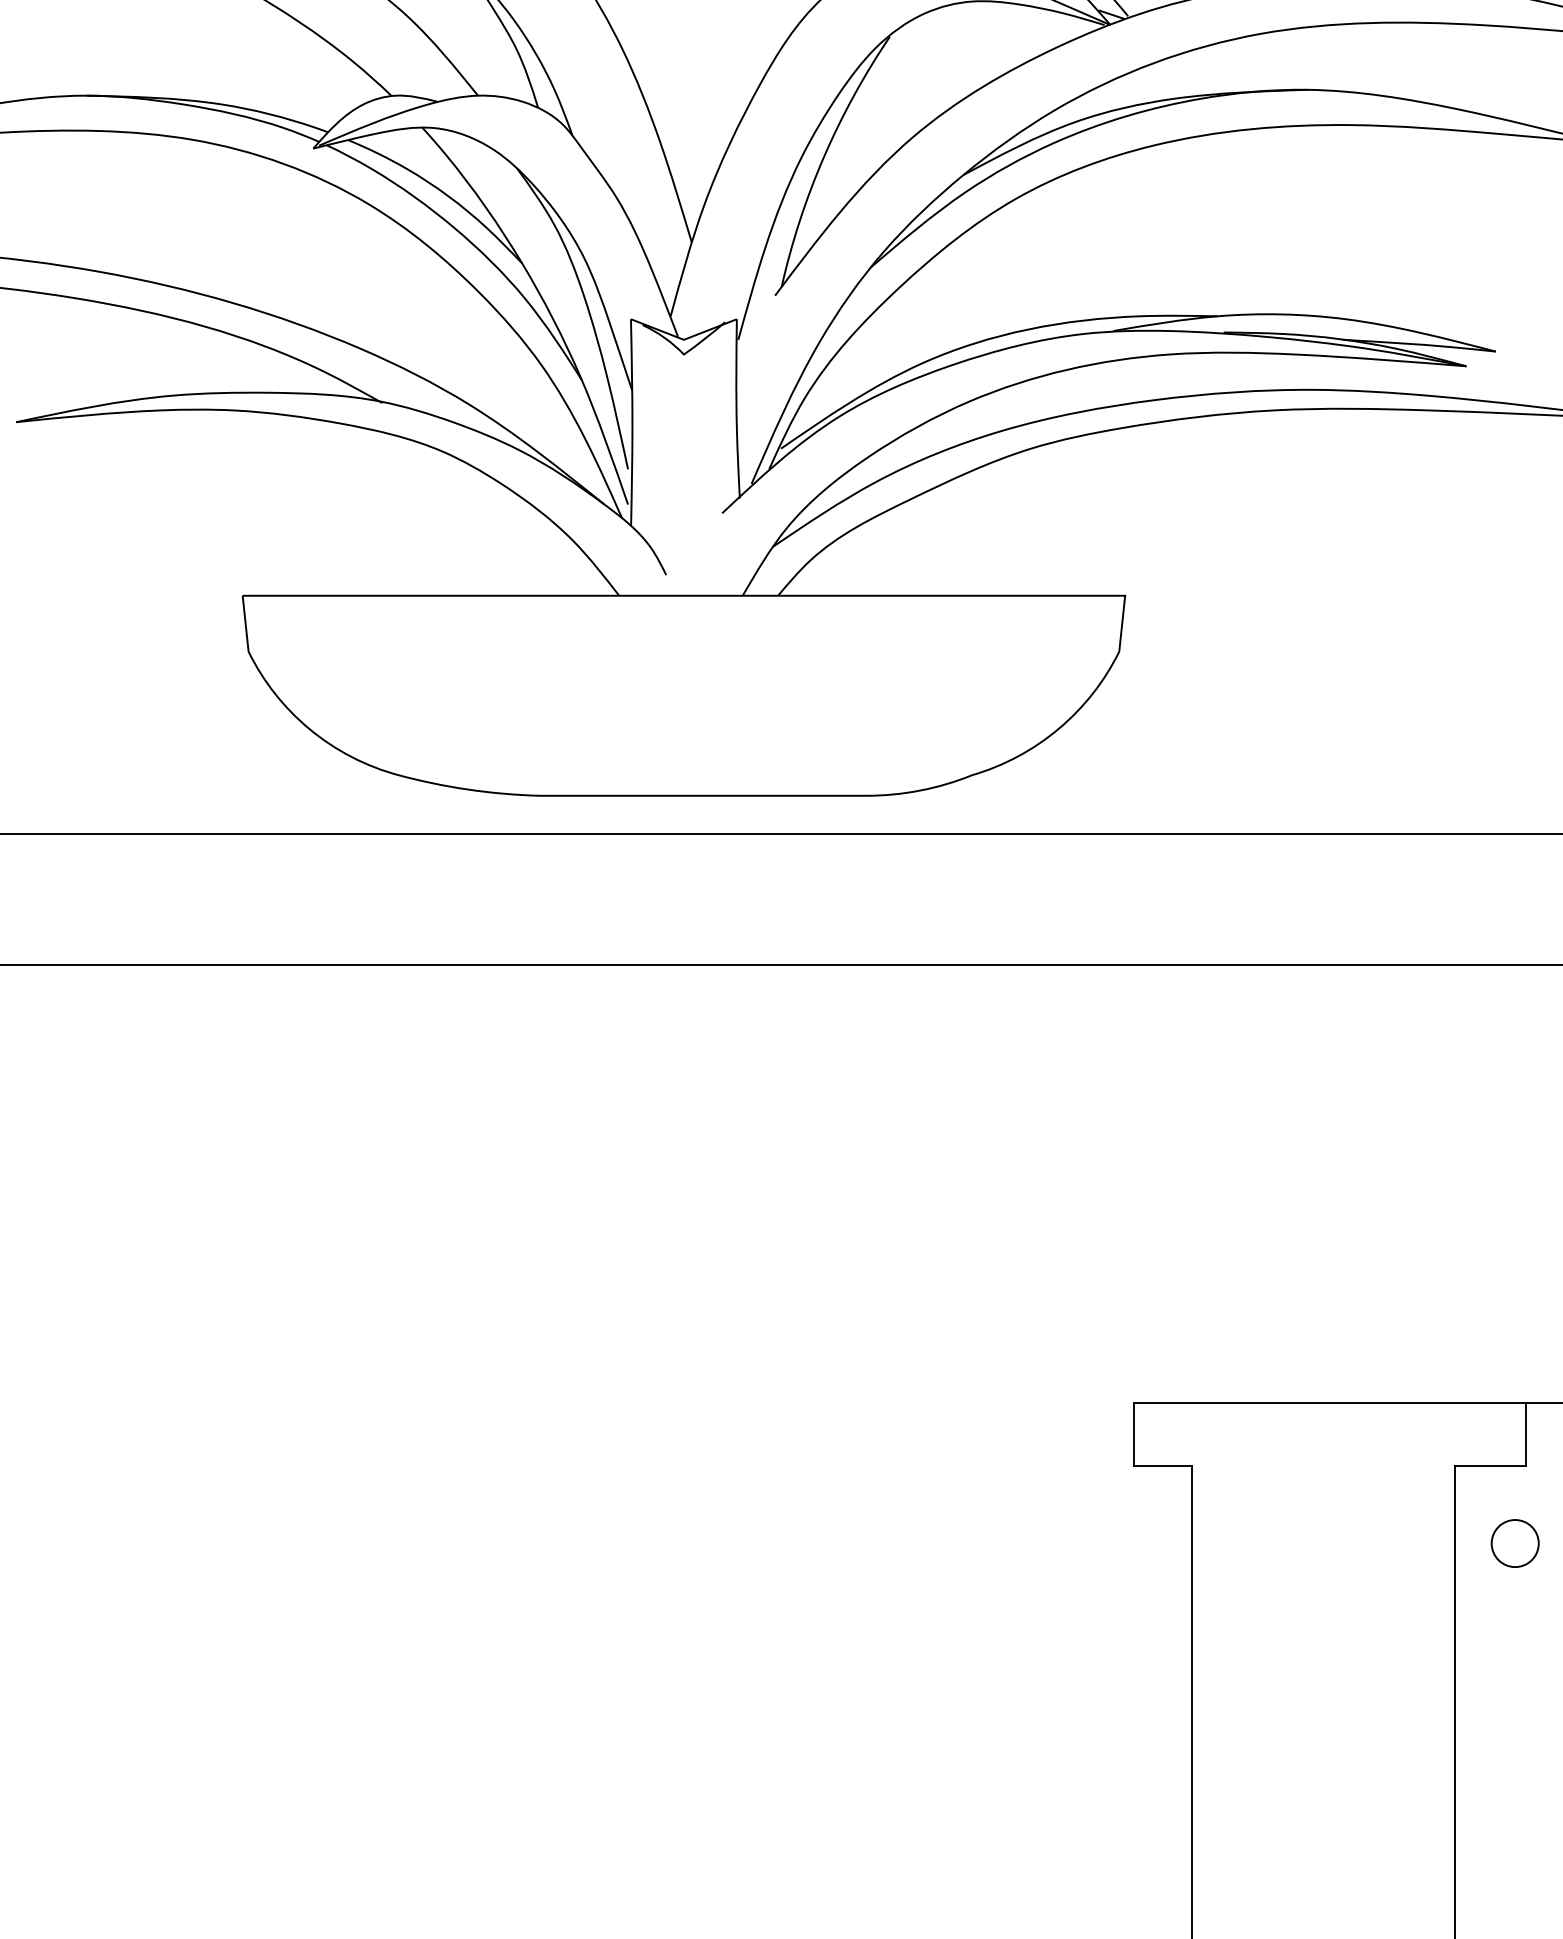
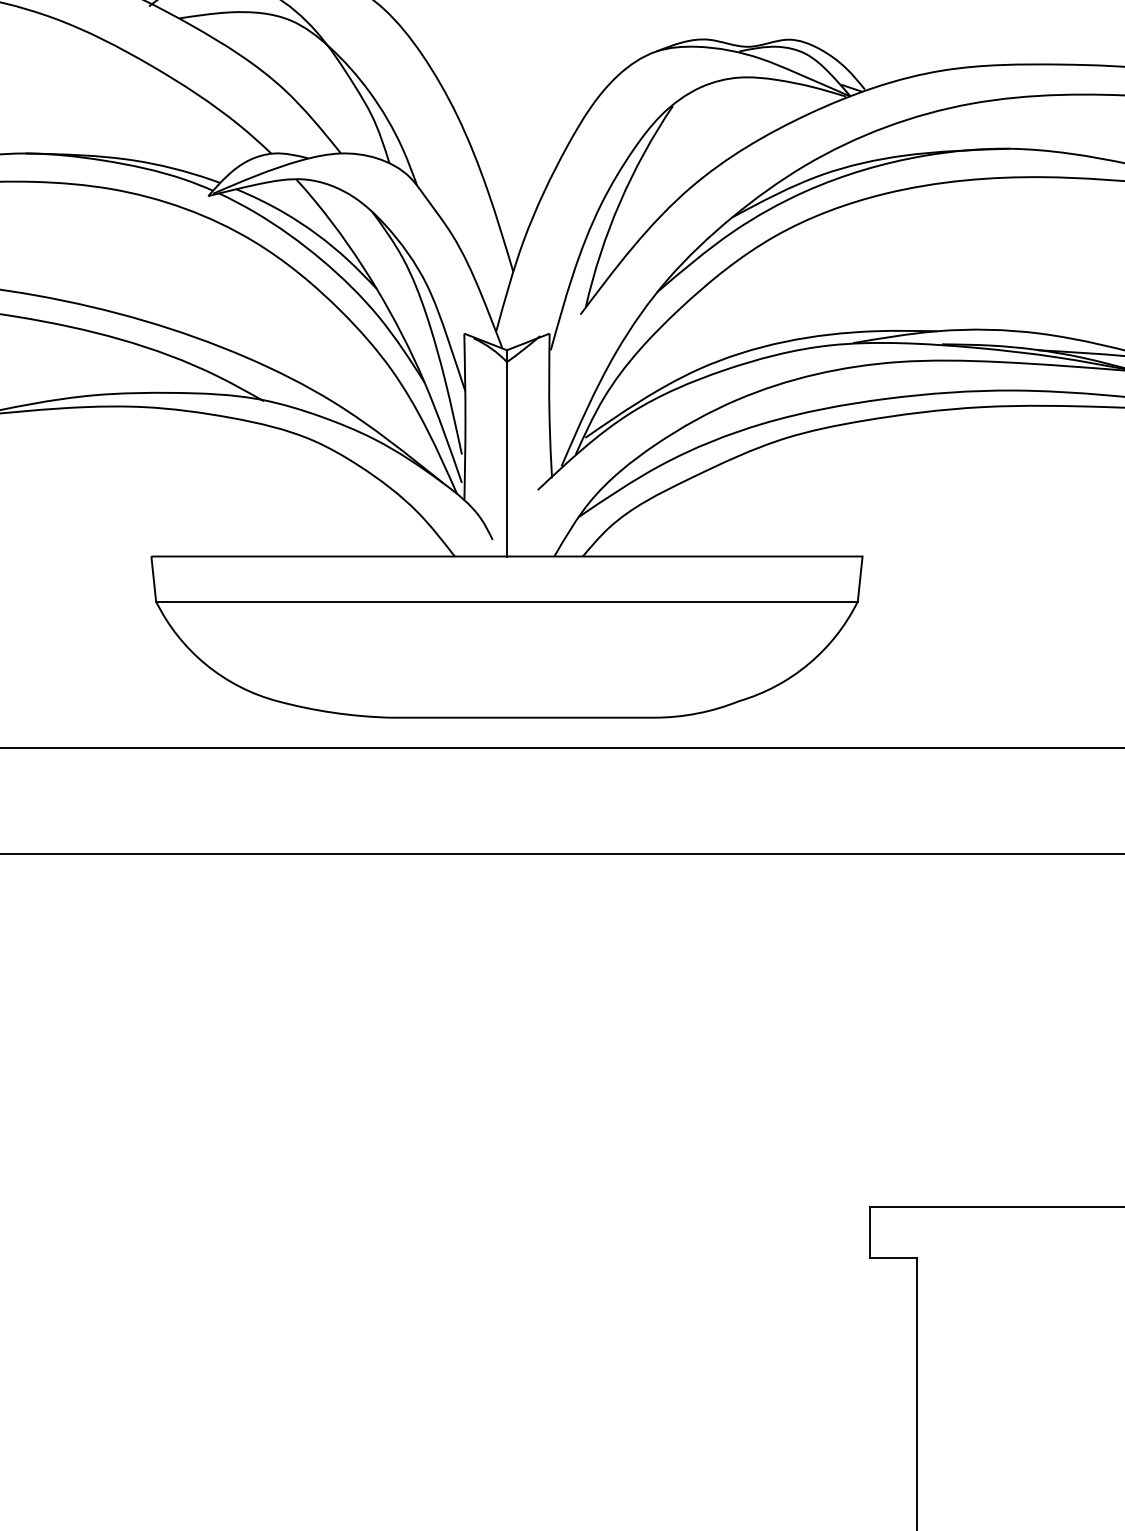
line: (683, 467) -> (506, 453), added
line: (683, 651) -> (506, 601), added

